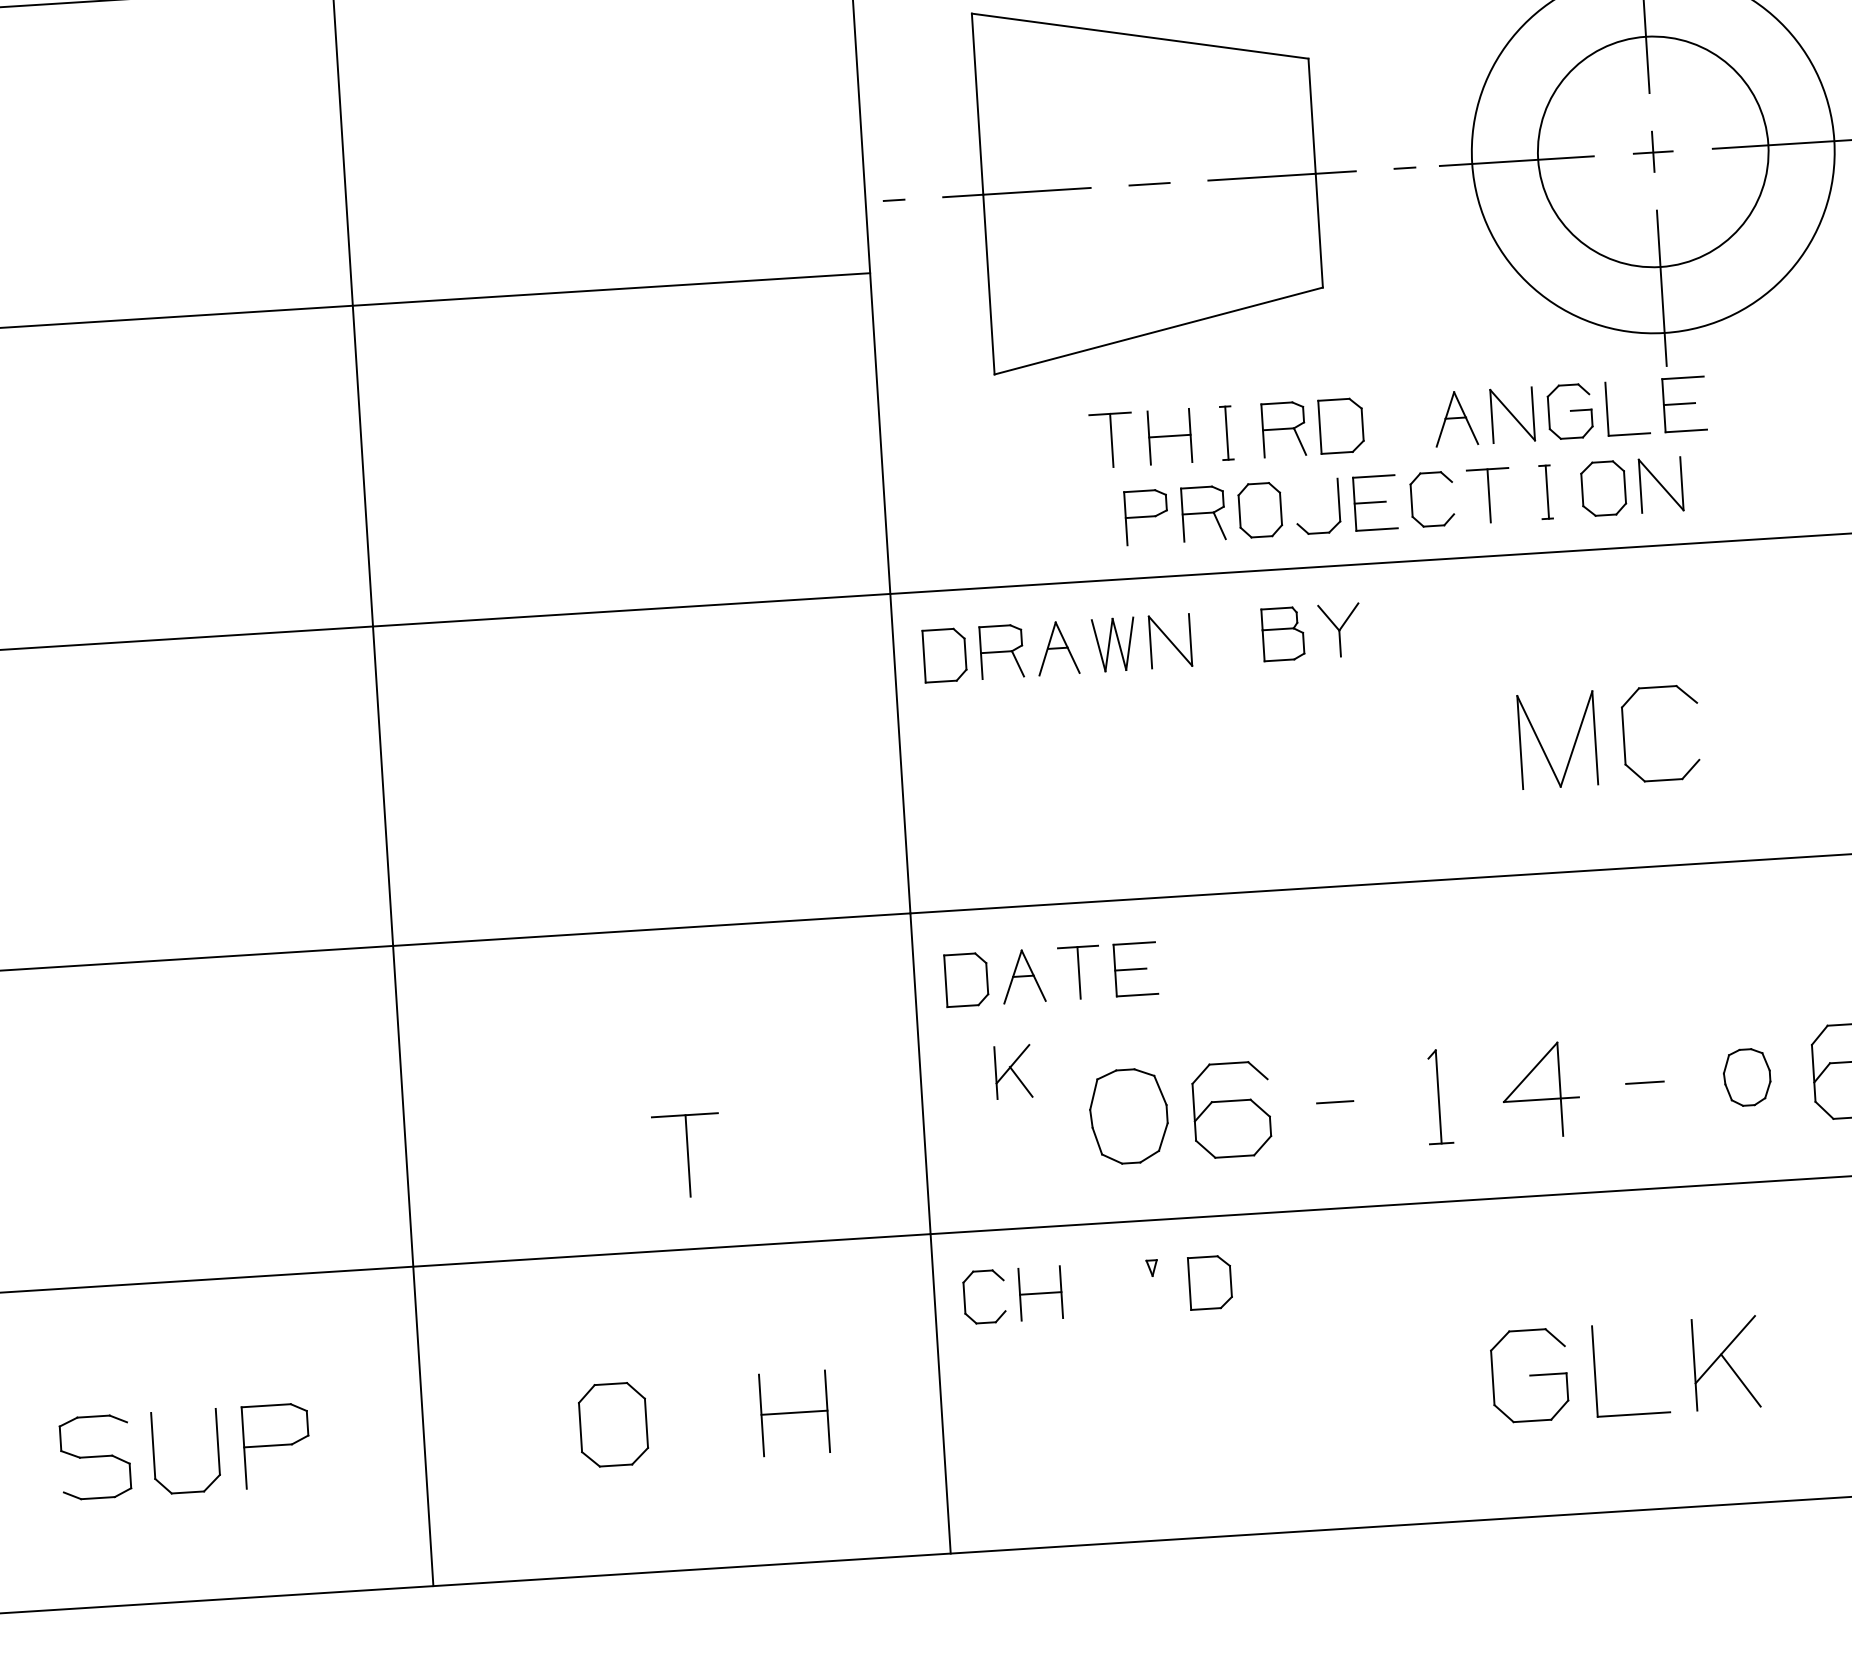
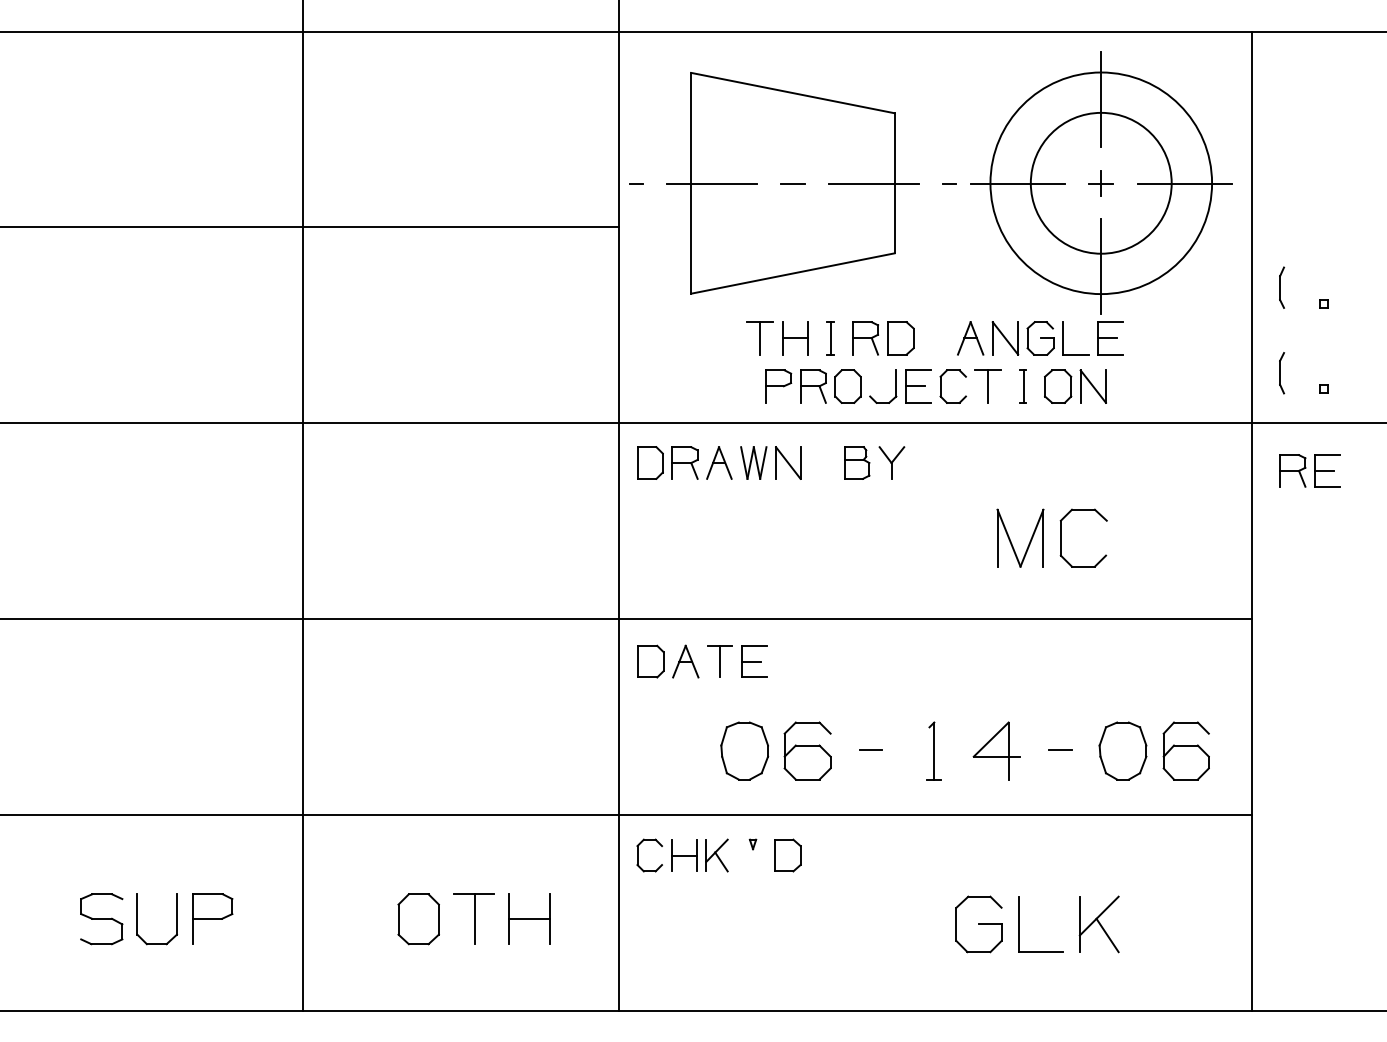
part: (1012, 1071) -> (716, 855), moved
part: (1746, 1076) -> (1122, 750), size x1.67
part: (686, 1154) -> (473, 918), moved

